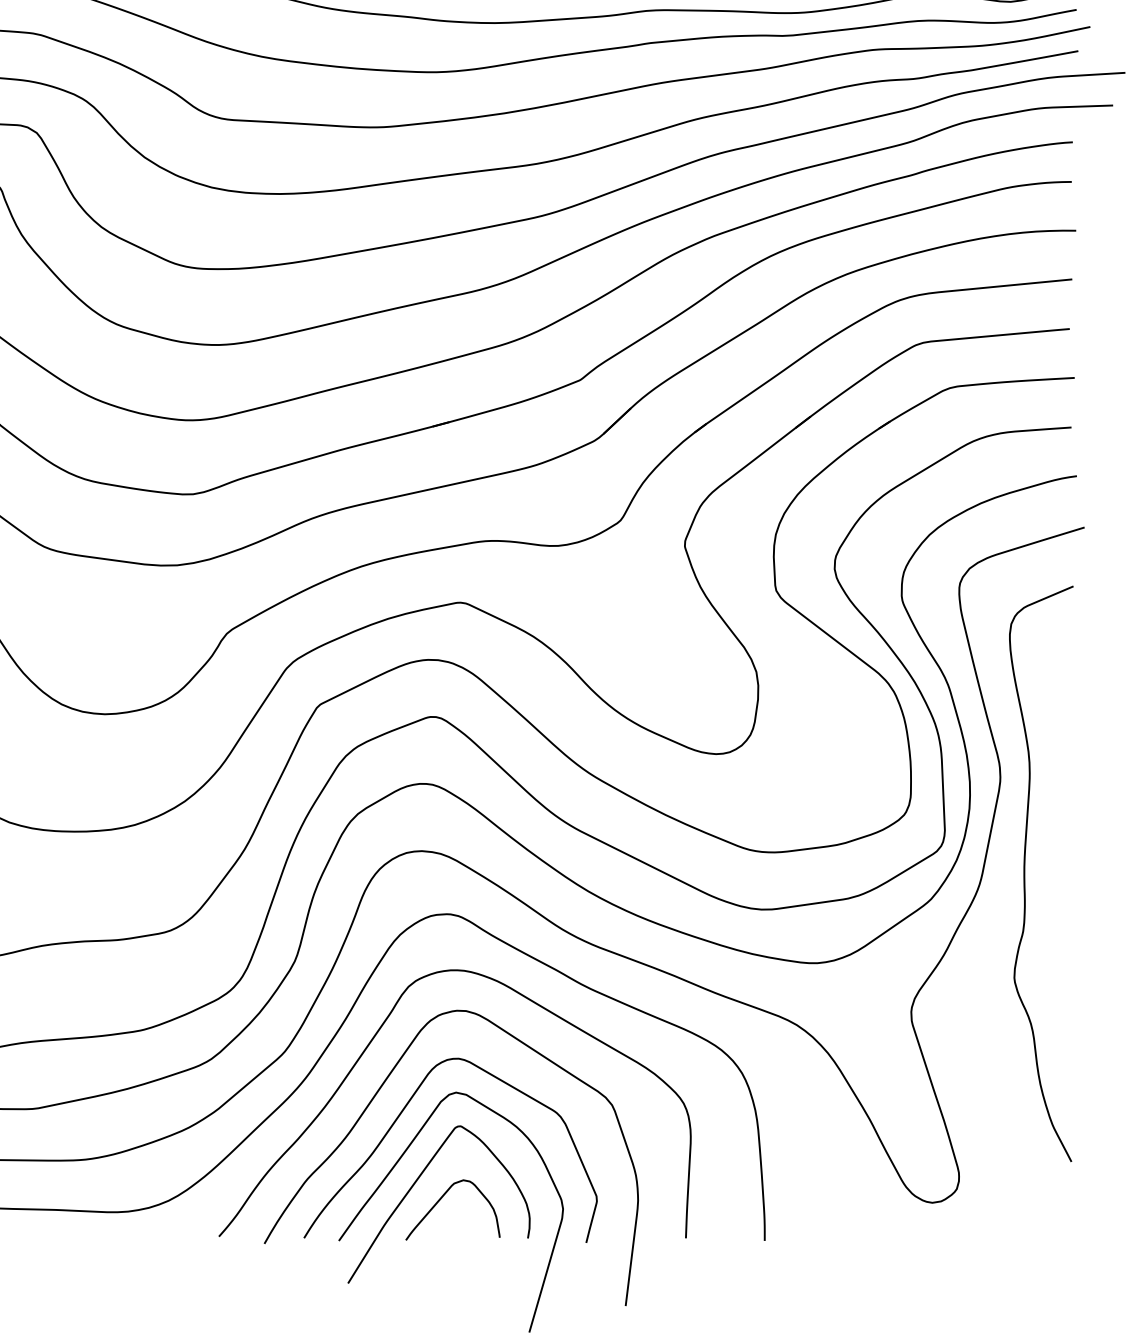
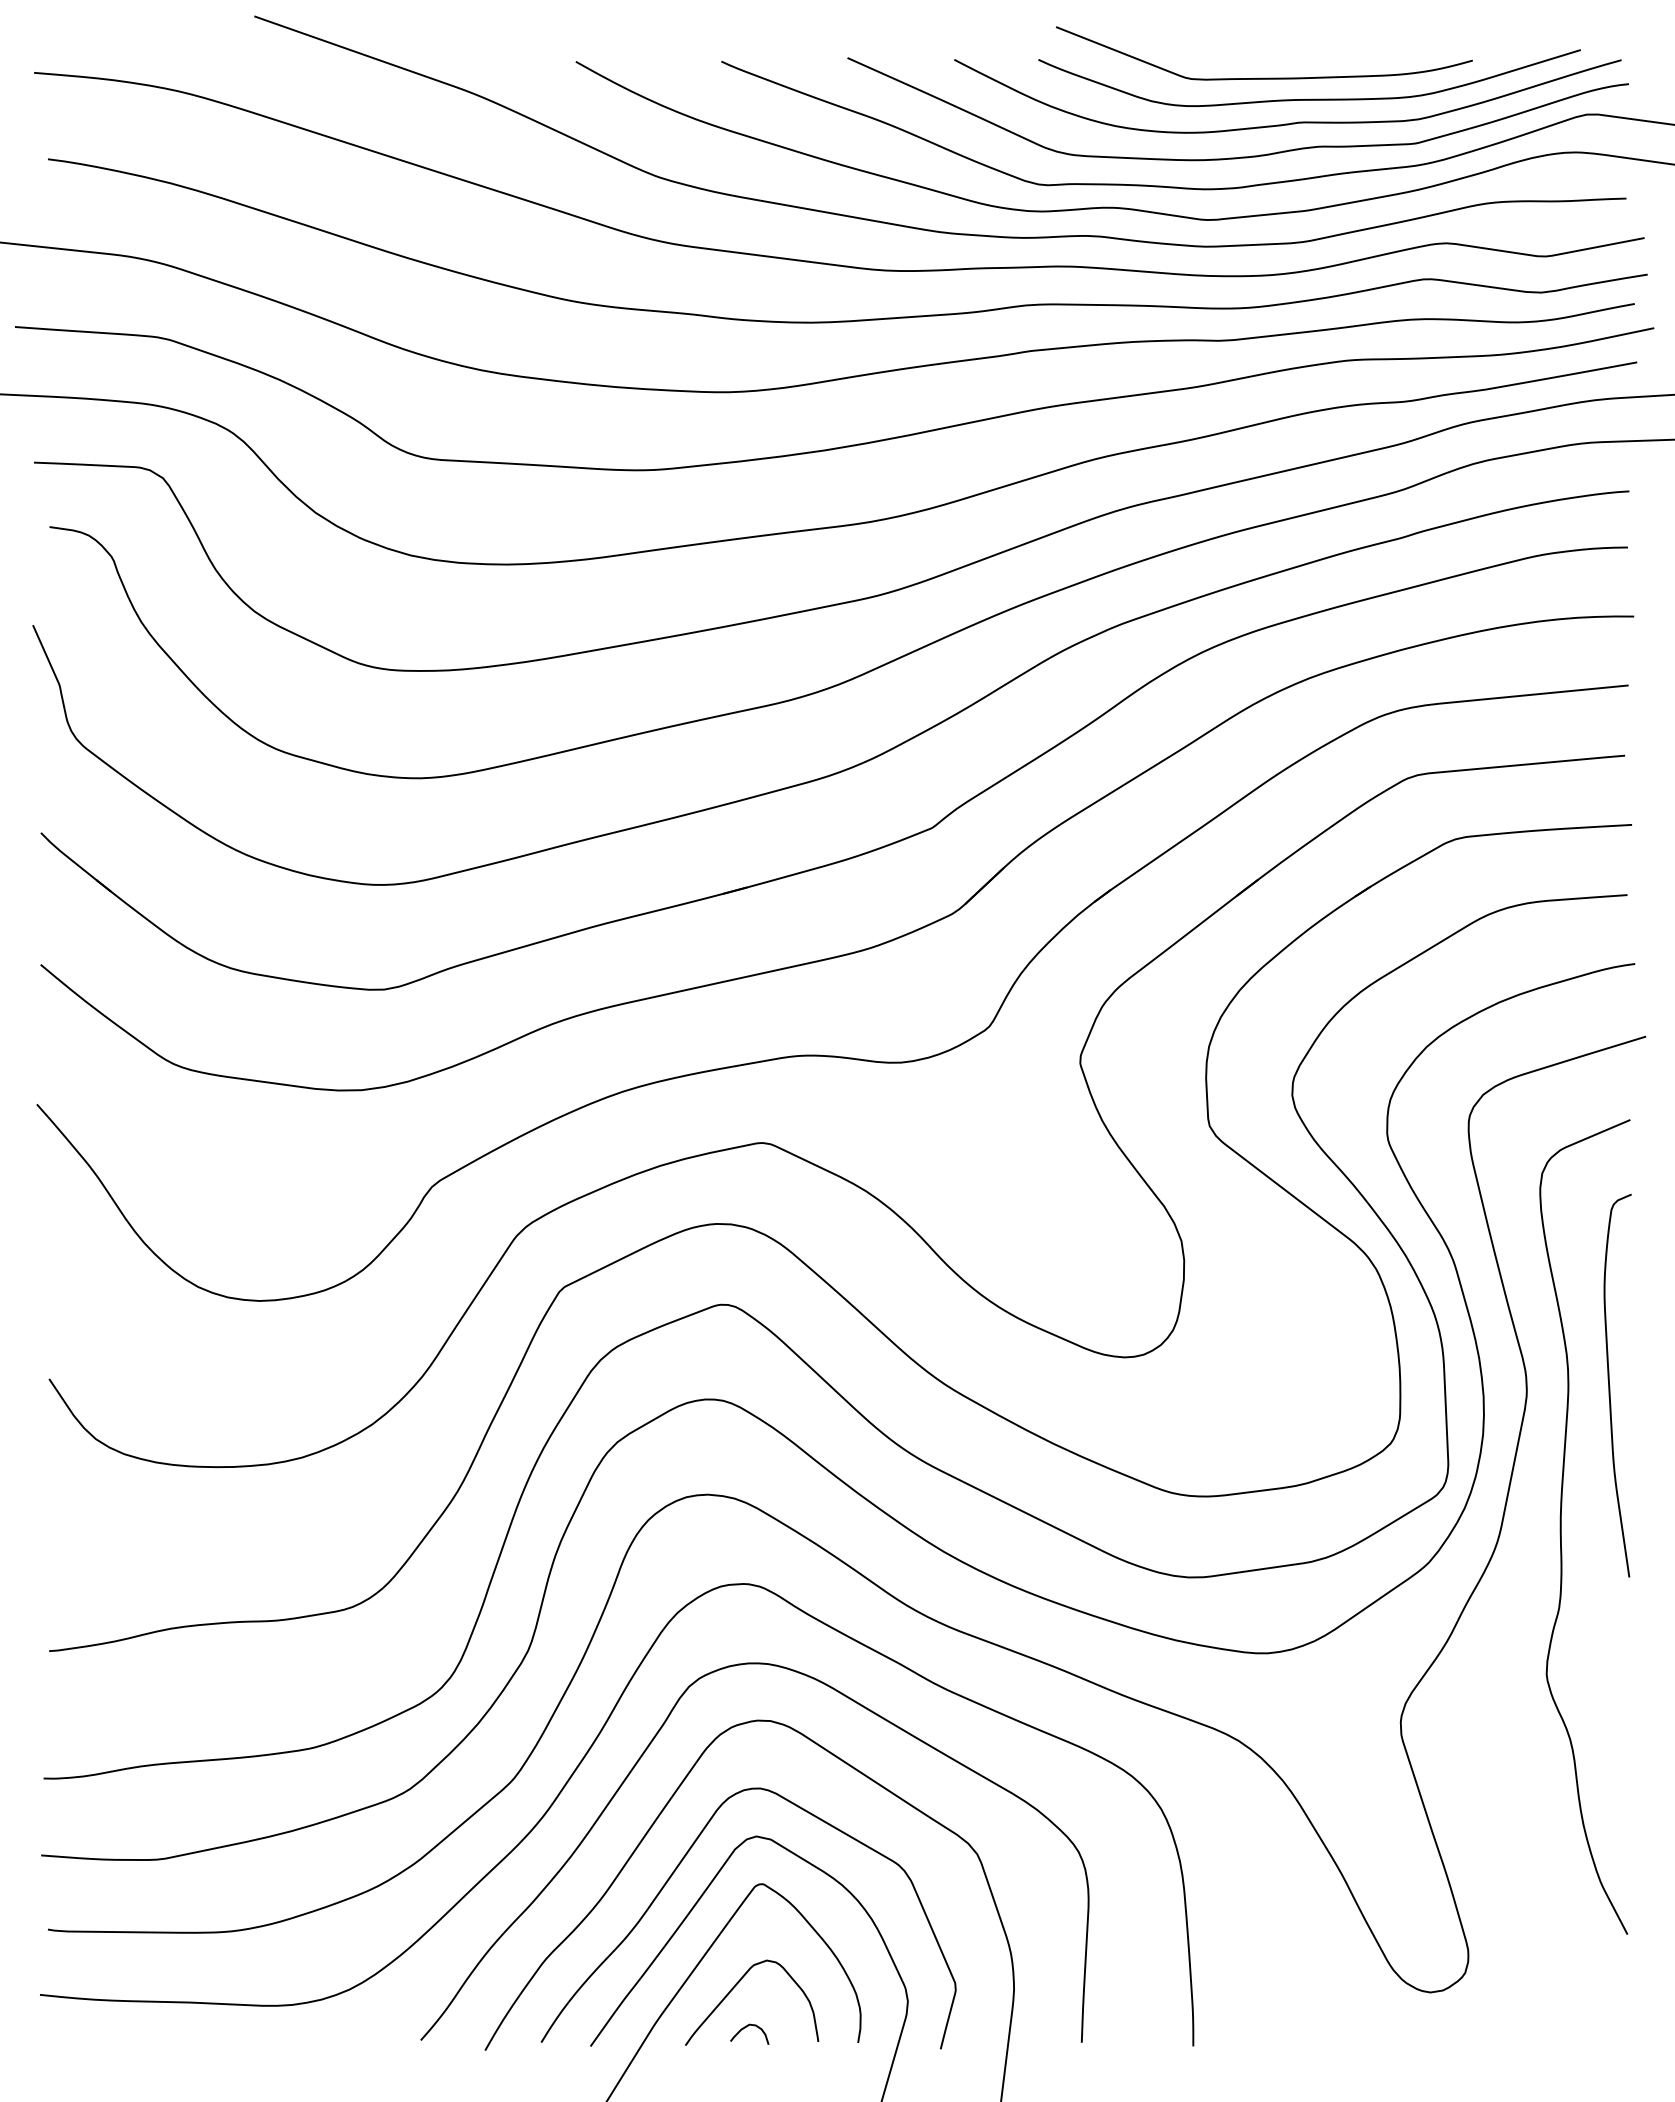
curve: (1059, 774) -> (1610, 1386), added
curve: (448, 1228) -> (745, 2028), added

